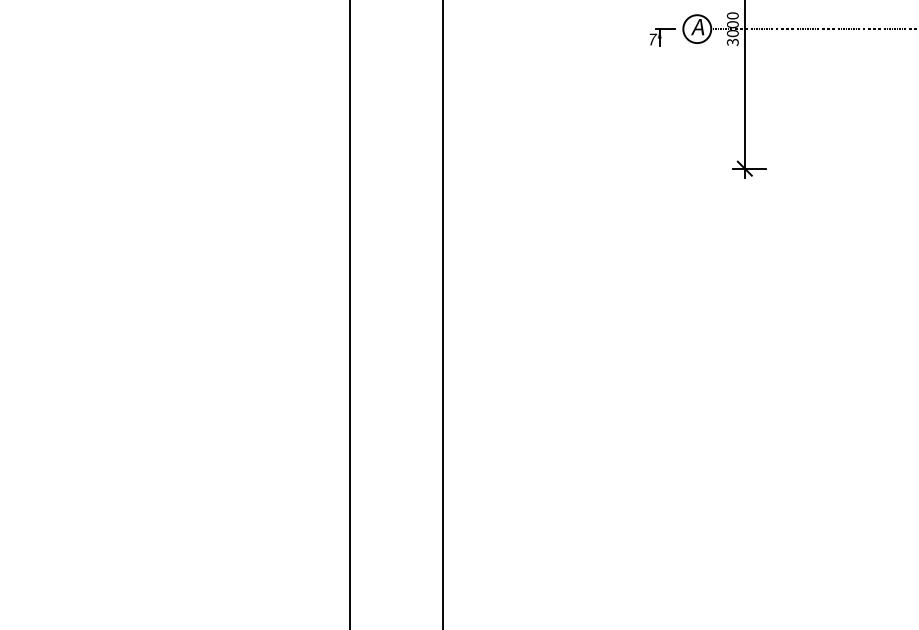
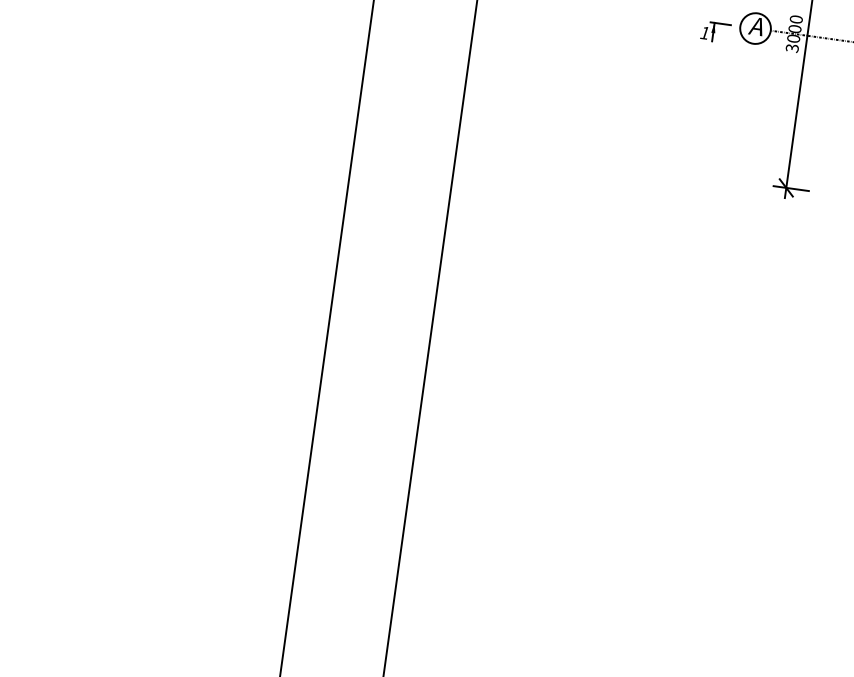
text: (652, 39) -> (705, 33), 7 -> 1

